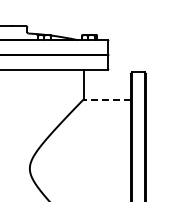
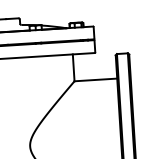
line: (107, 99) -> (96, 79), dashed -> solid

